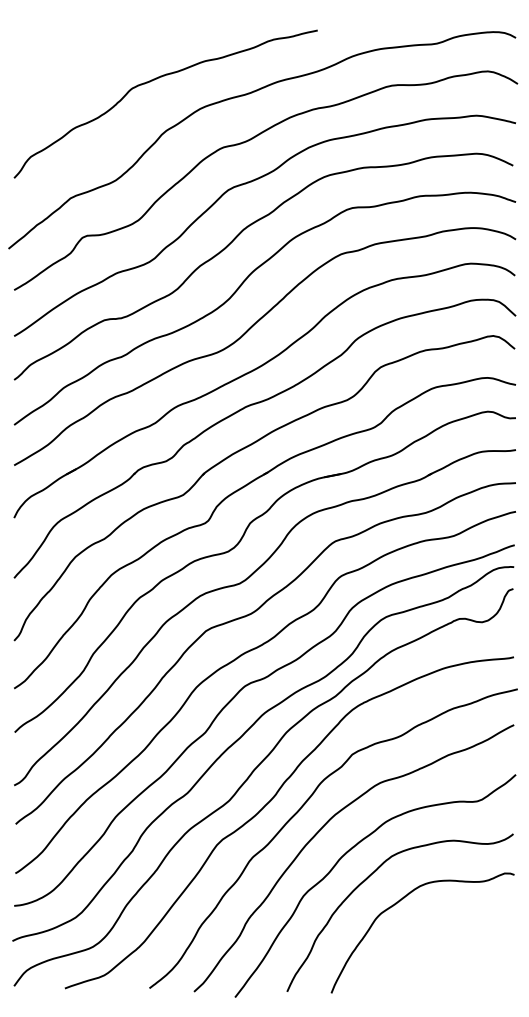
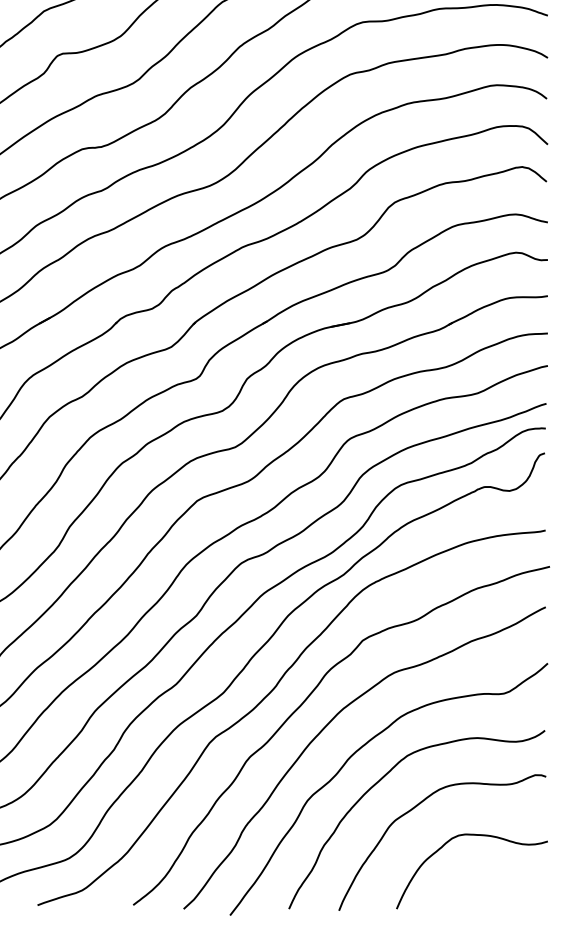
curve: (451, 927) -> (474, 836), added

